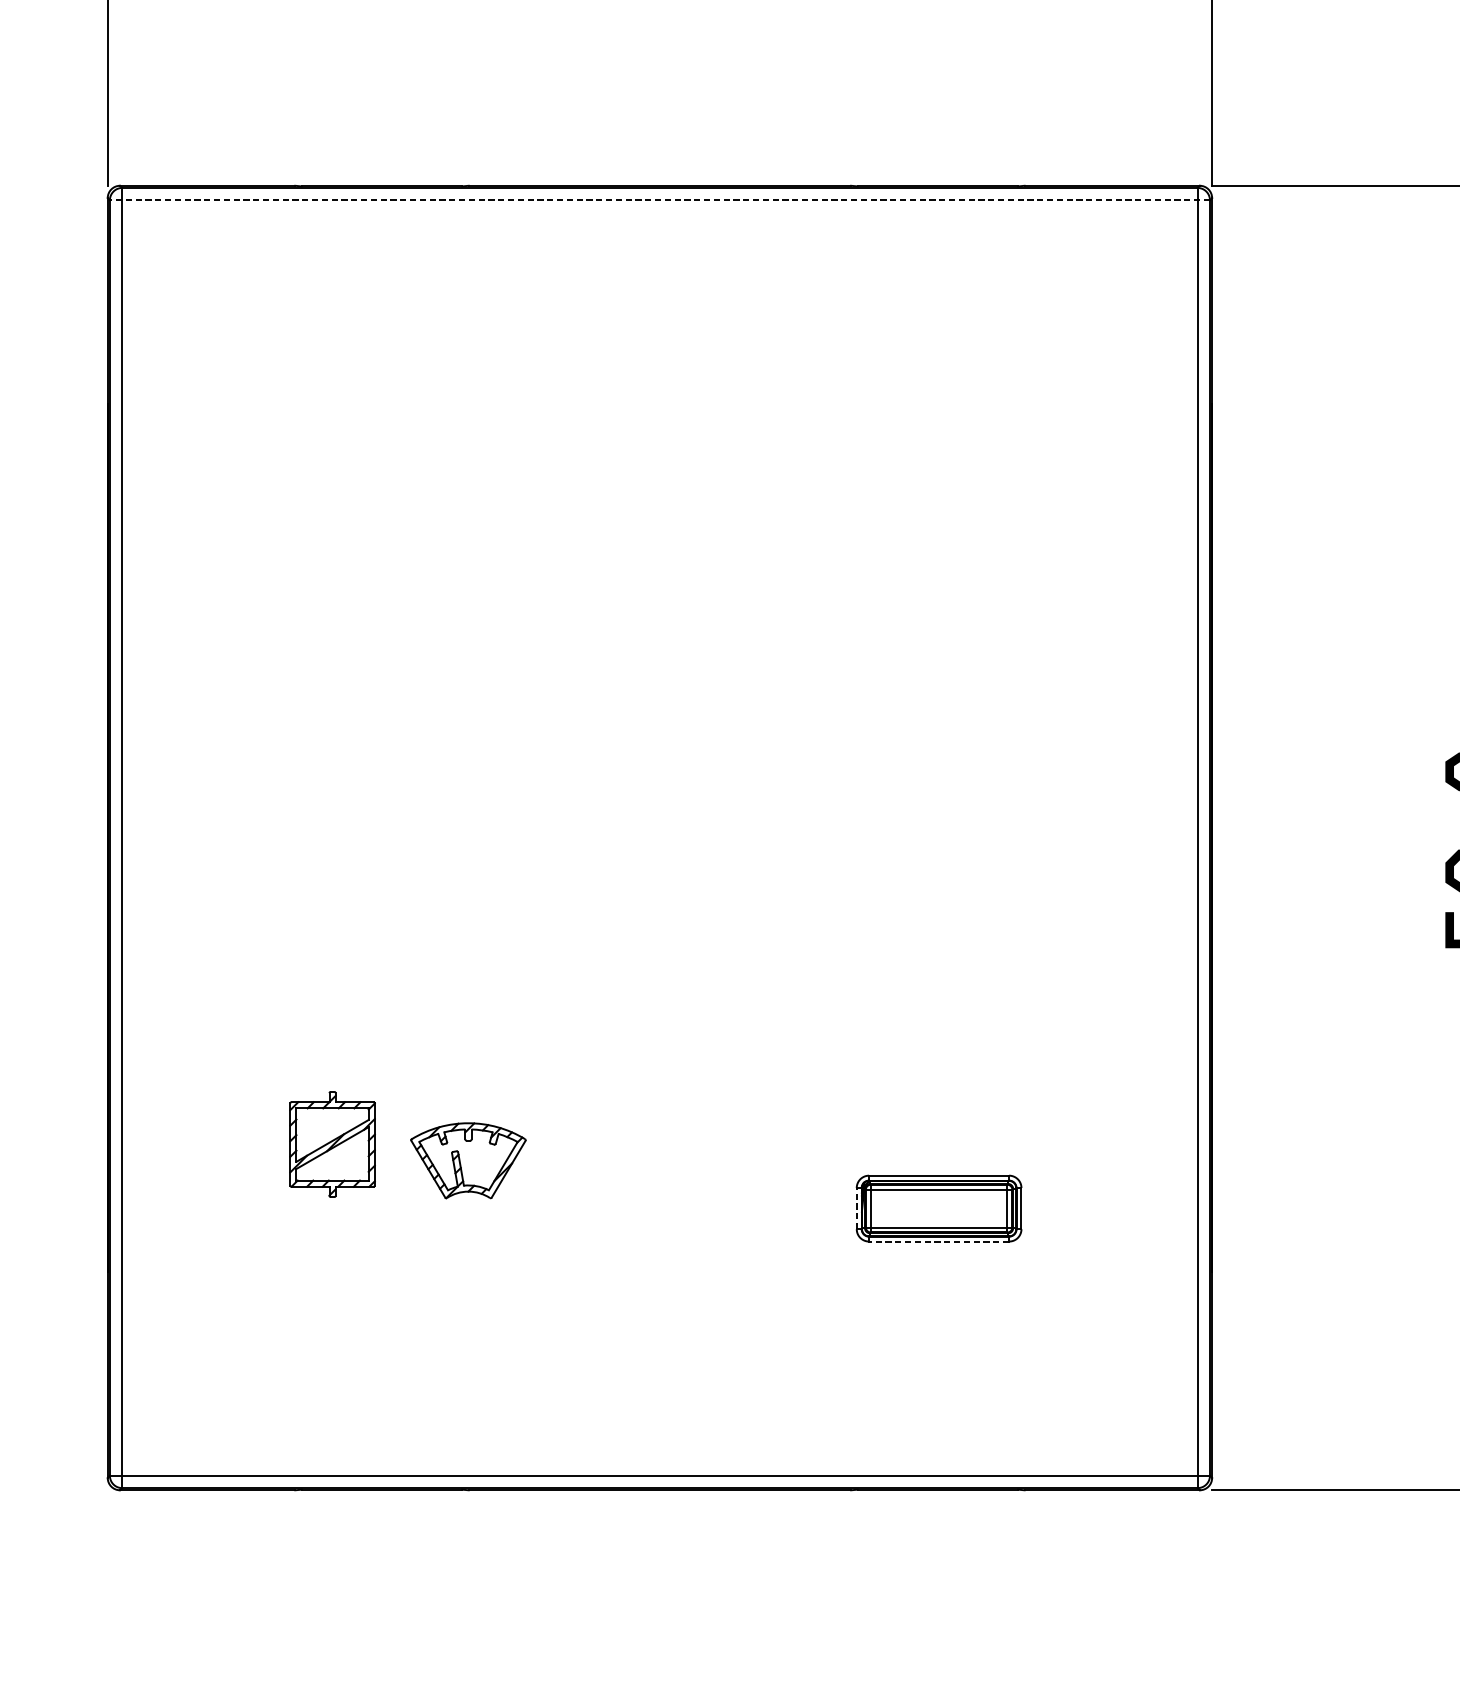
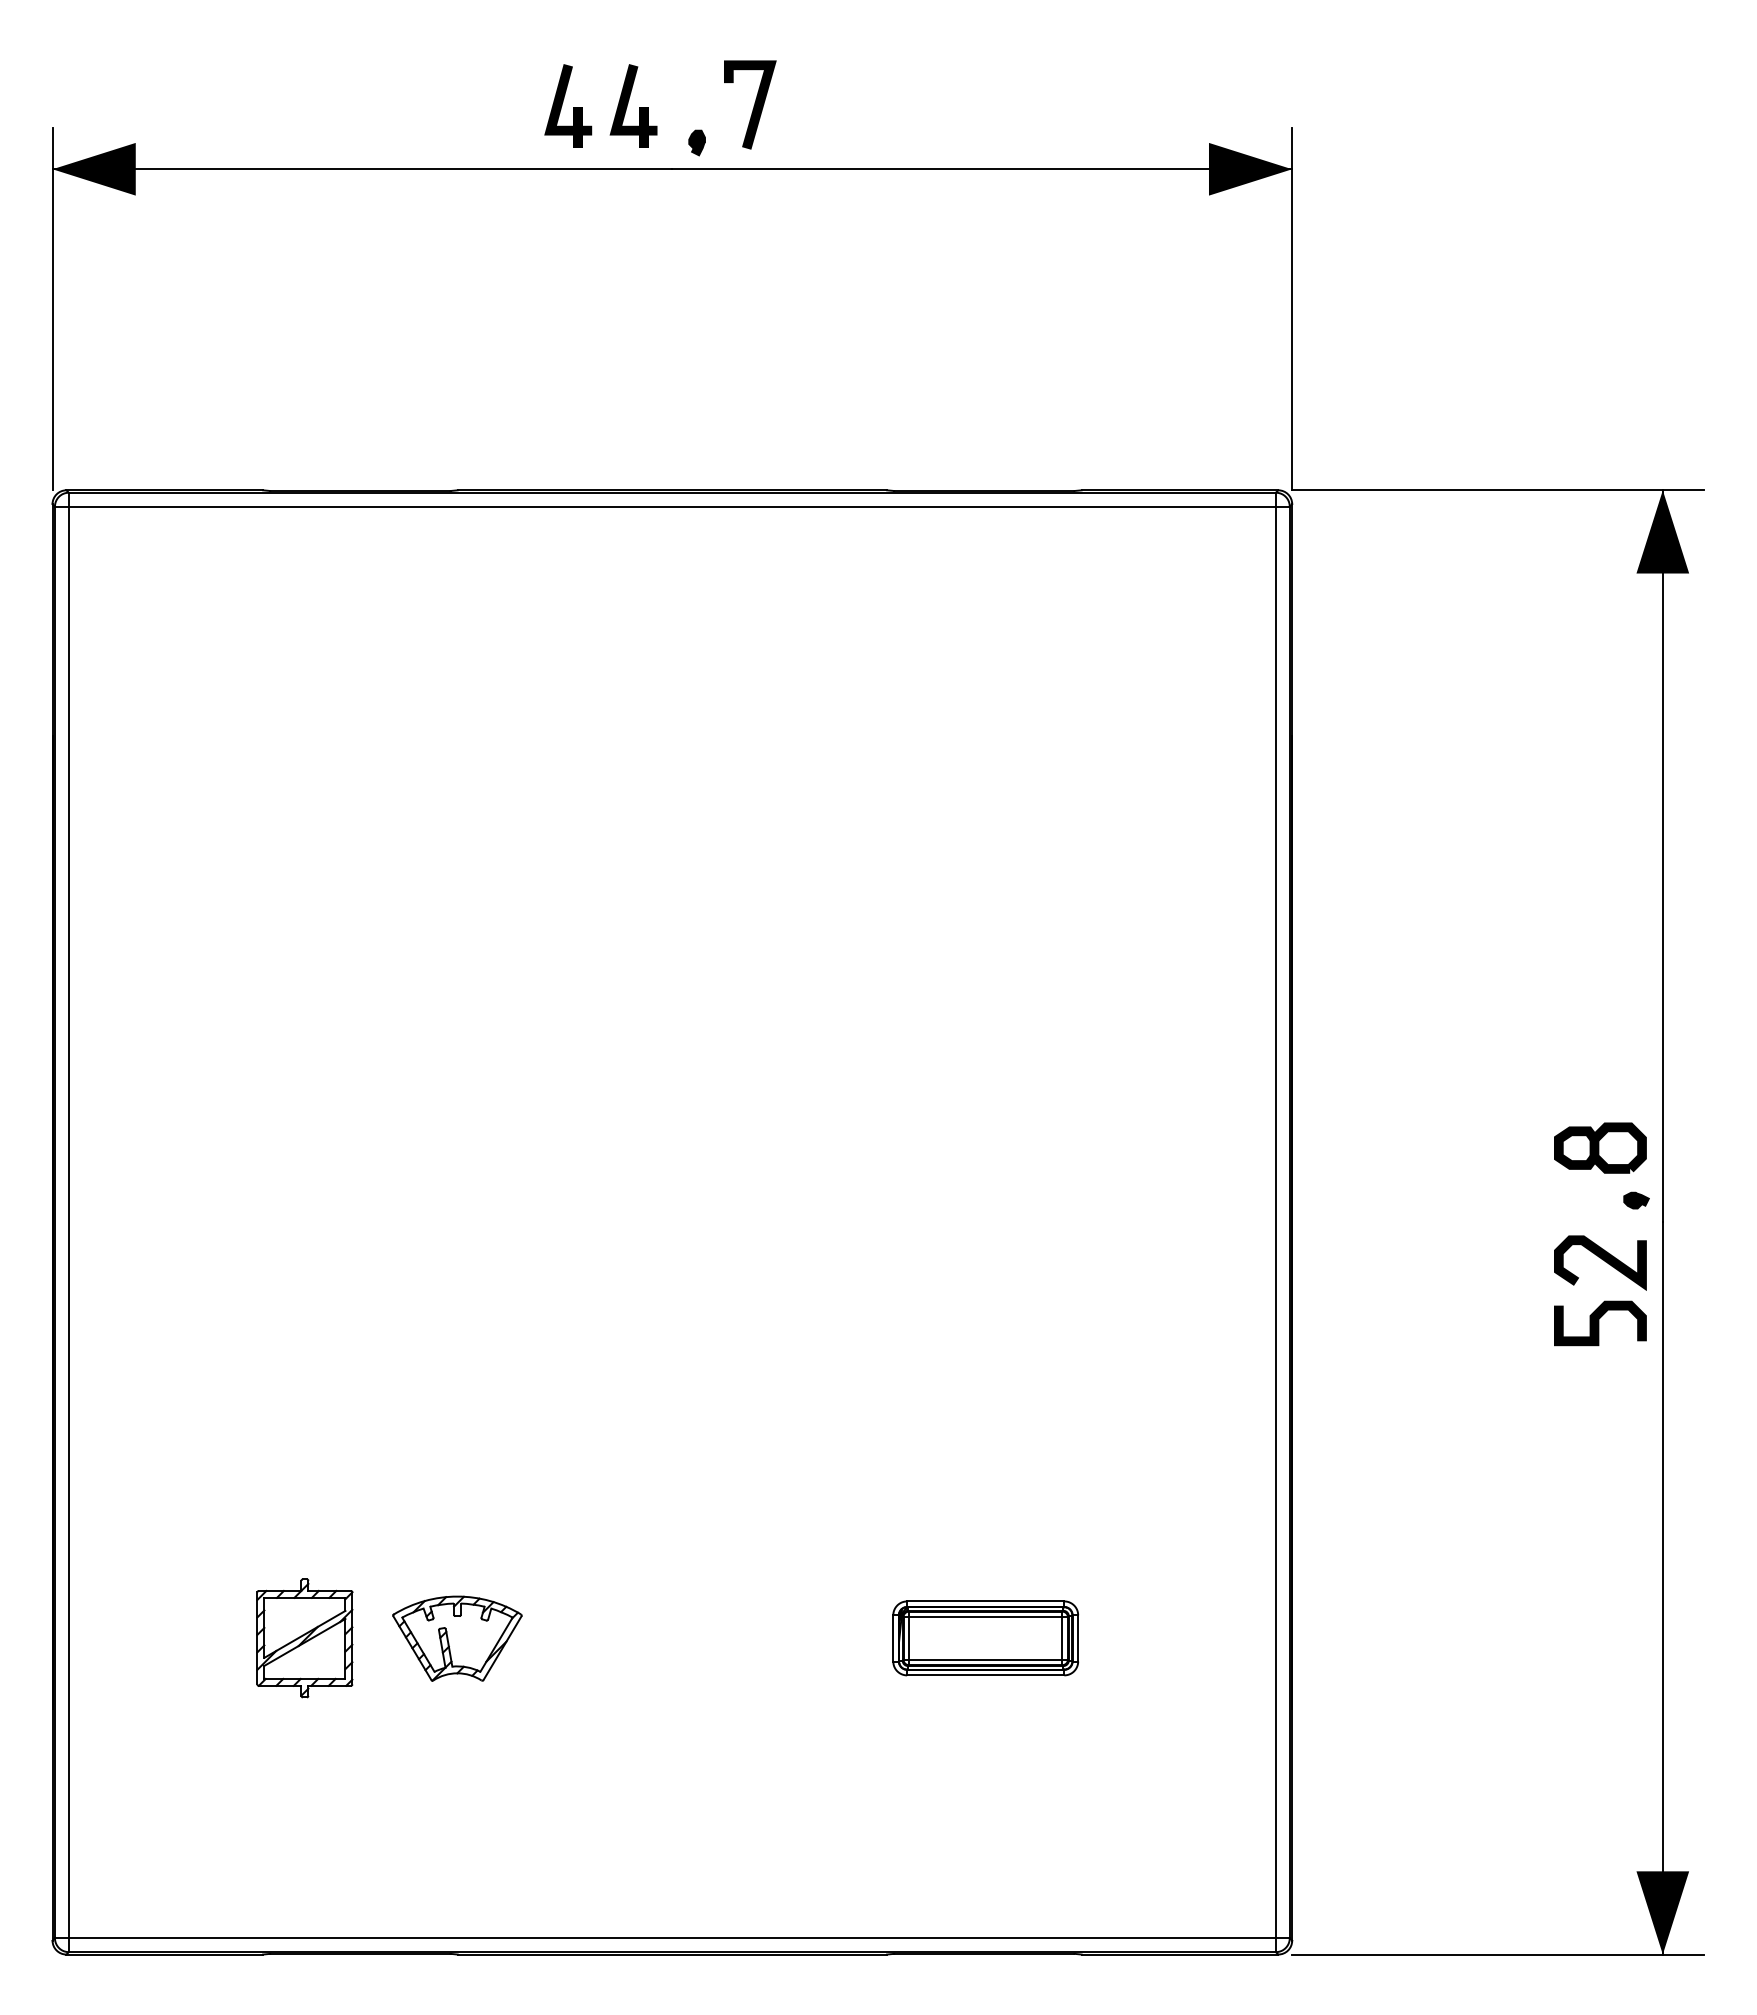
line: (659, 200) -> (671, 506), dashed -> solid
part: (332, 1144) -> (304, 1638), moved
part: (468, 1160) -> (457, 1638), moved
line: (856, 1207) -> (893, 1637), dashed -> solid
line: (938, 1241) -> (985, 1675), dashed -> solid

